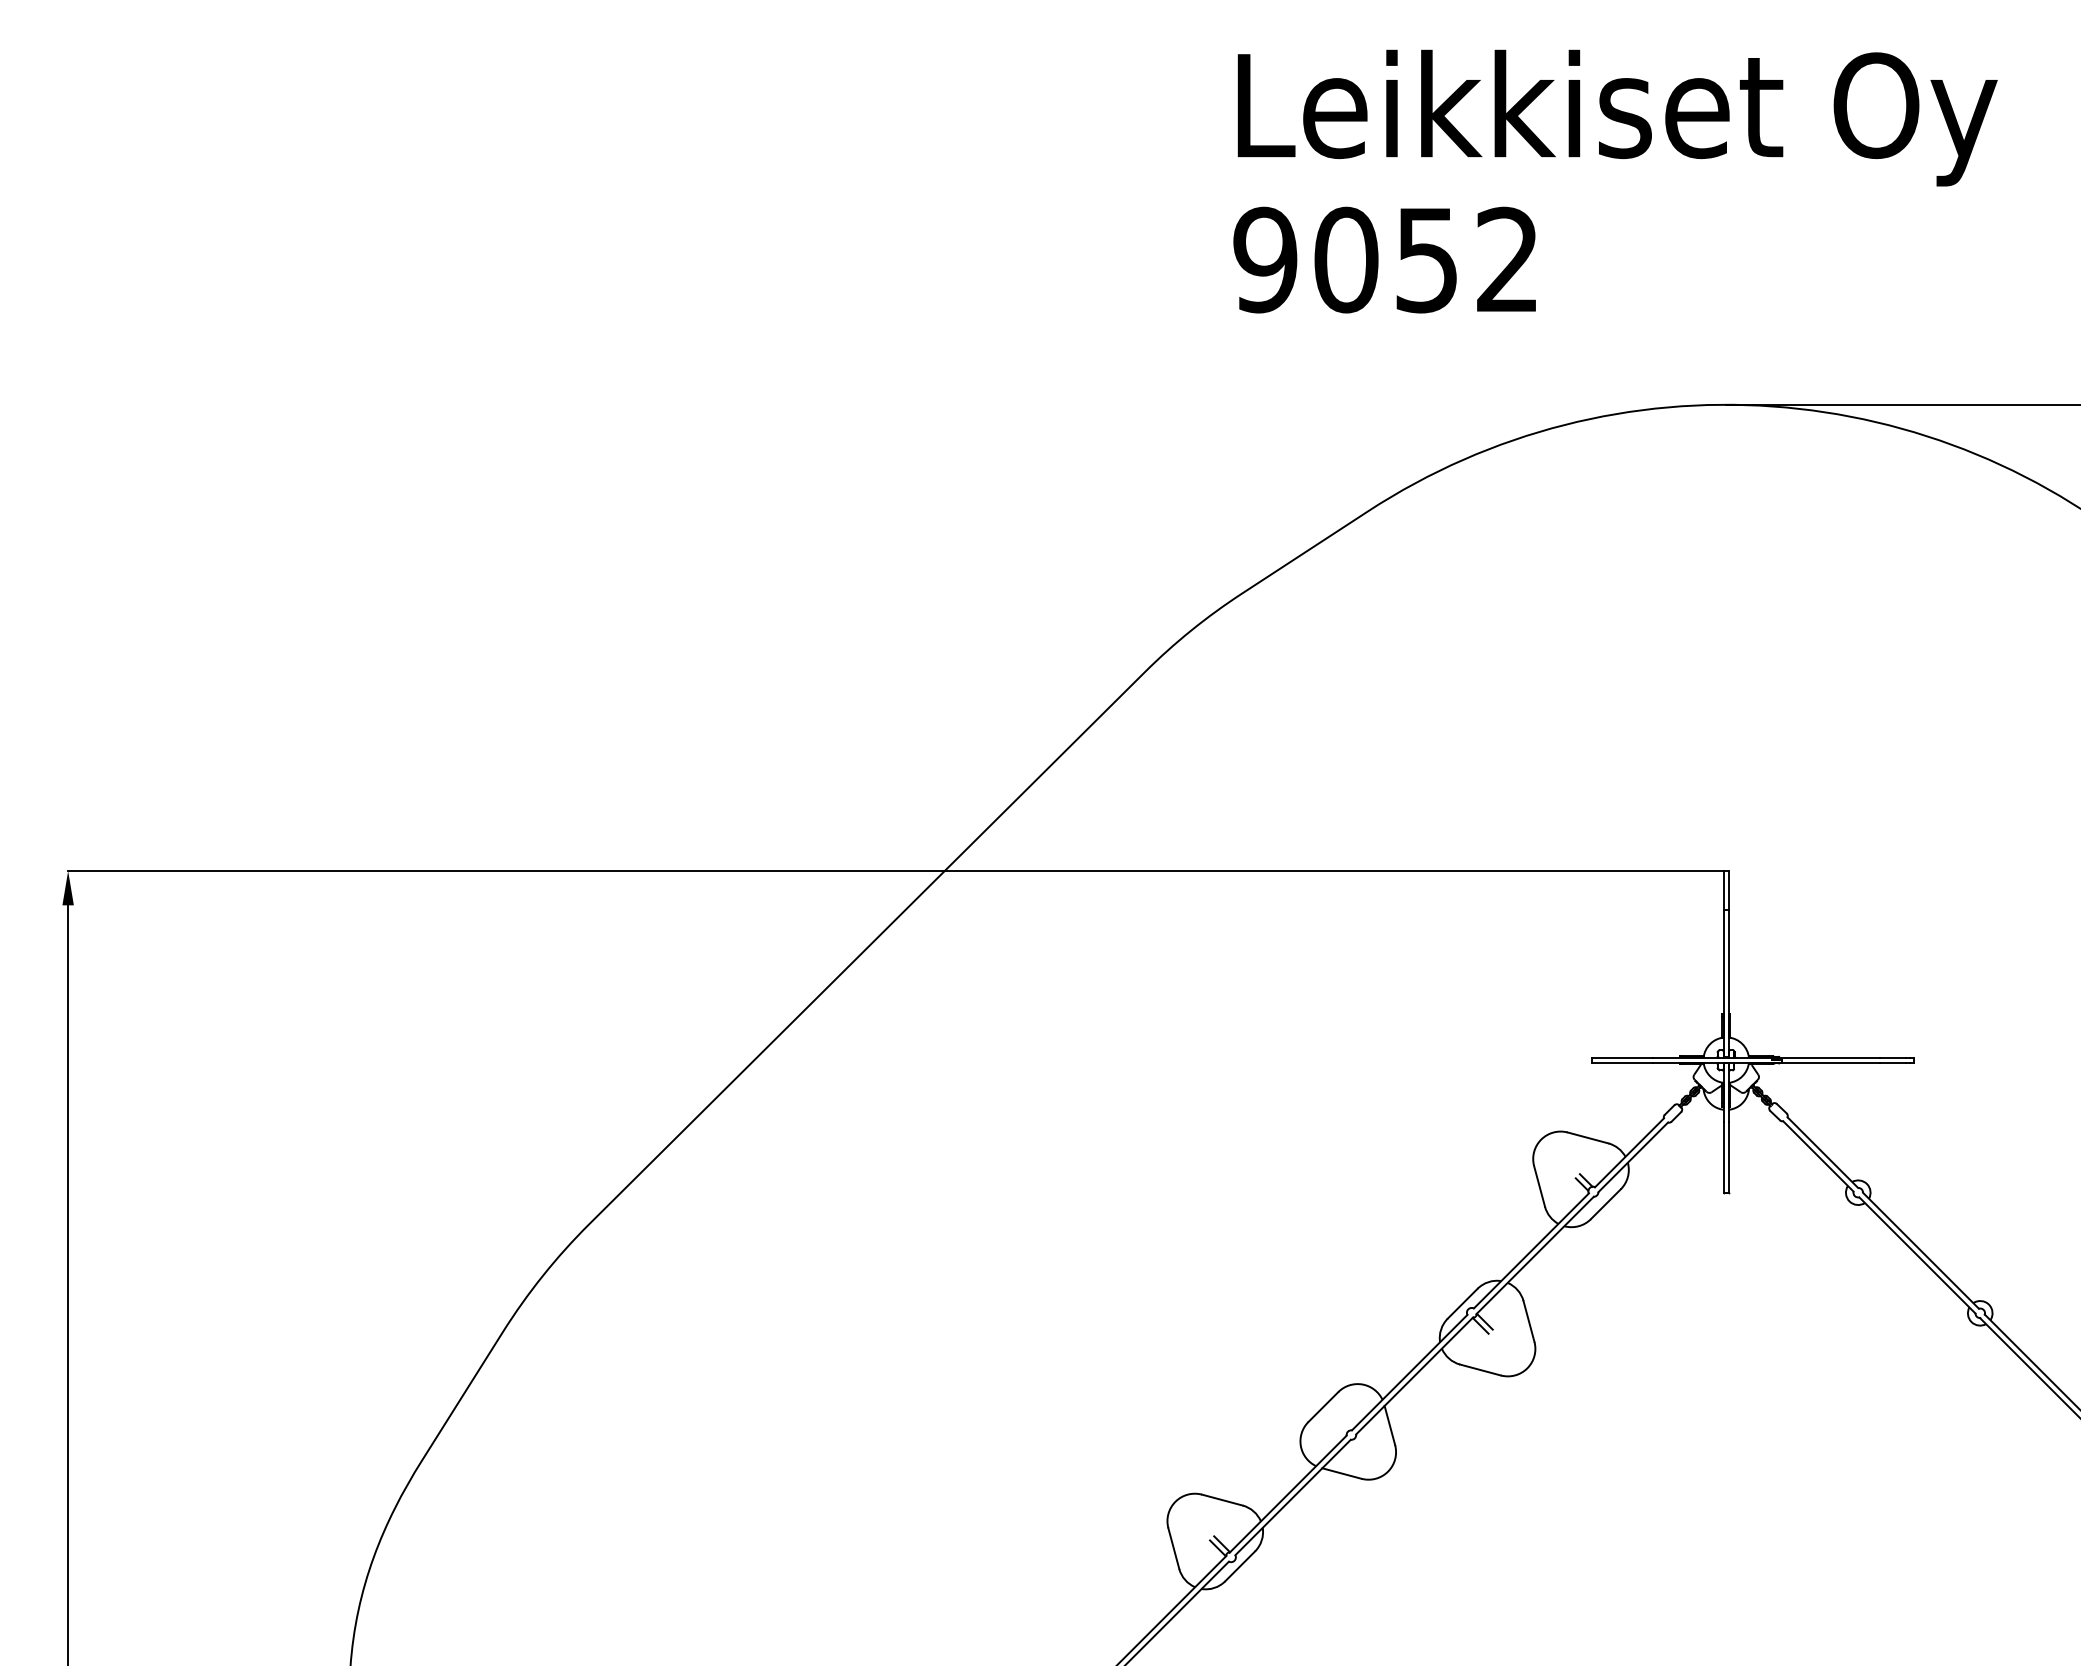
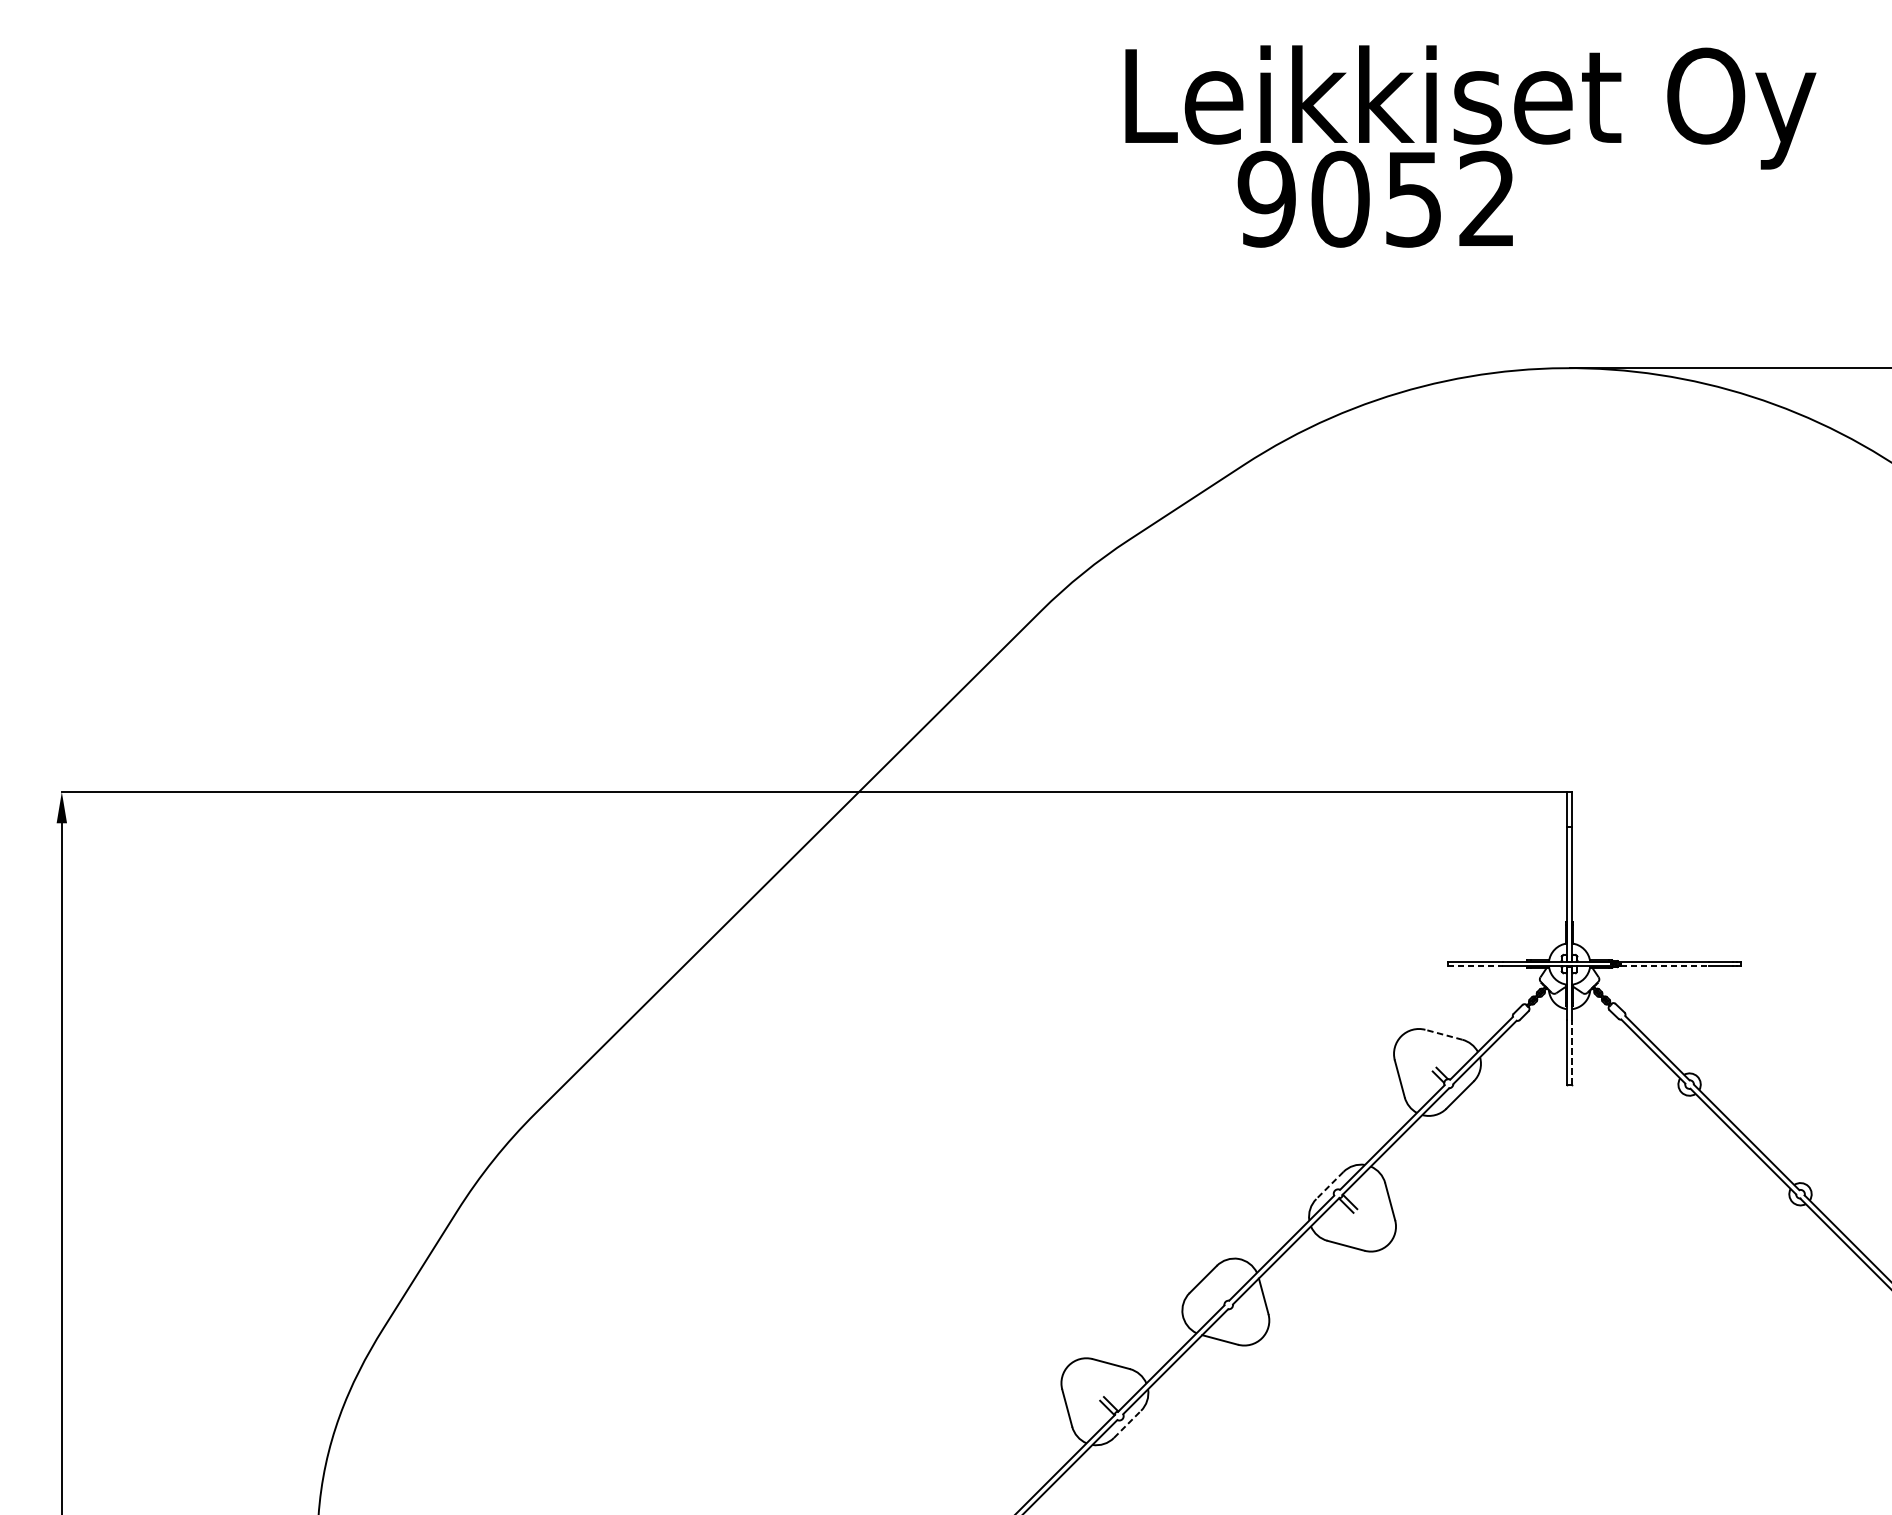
text: (1384, 259) -> (1375, 198), moved
line: (1623, 1062) -> (1476, 966), solid -> dashed
line: (1830, 1062) -> (1664, 966), solid -> dashed
line: (1587, 1137) -> (1443, 1034), solid -> dashed
line: (1728, 1157) -> (1571, 1052), solid -> dashed
line: (1462, 1304) -> (1329, 1186), solid -> dashed
line: (1240, 1566) -> (1127, 1424), solid -> dashed

